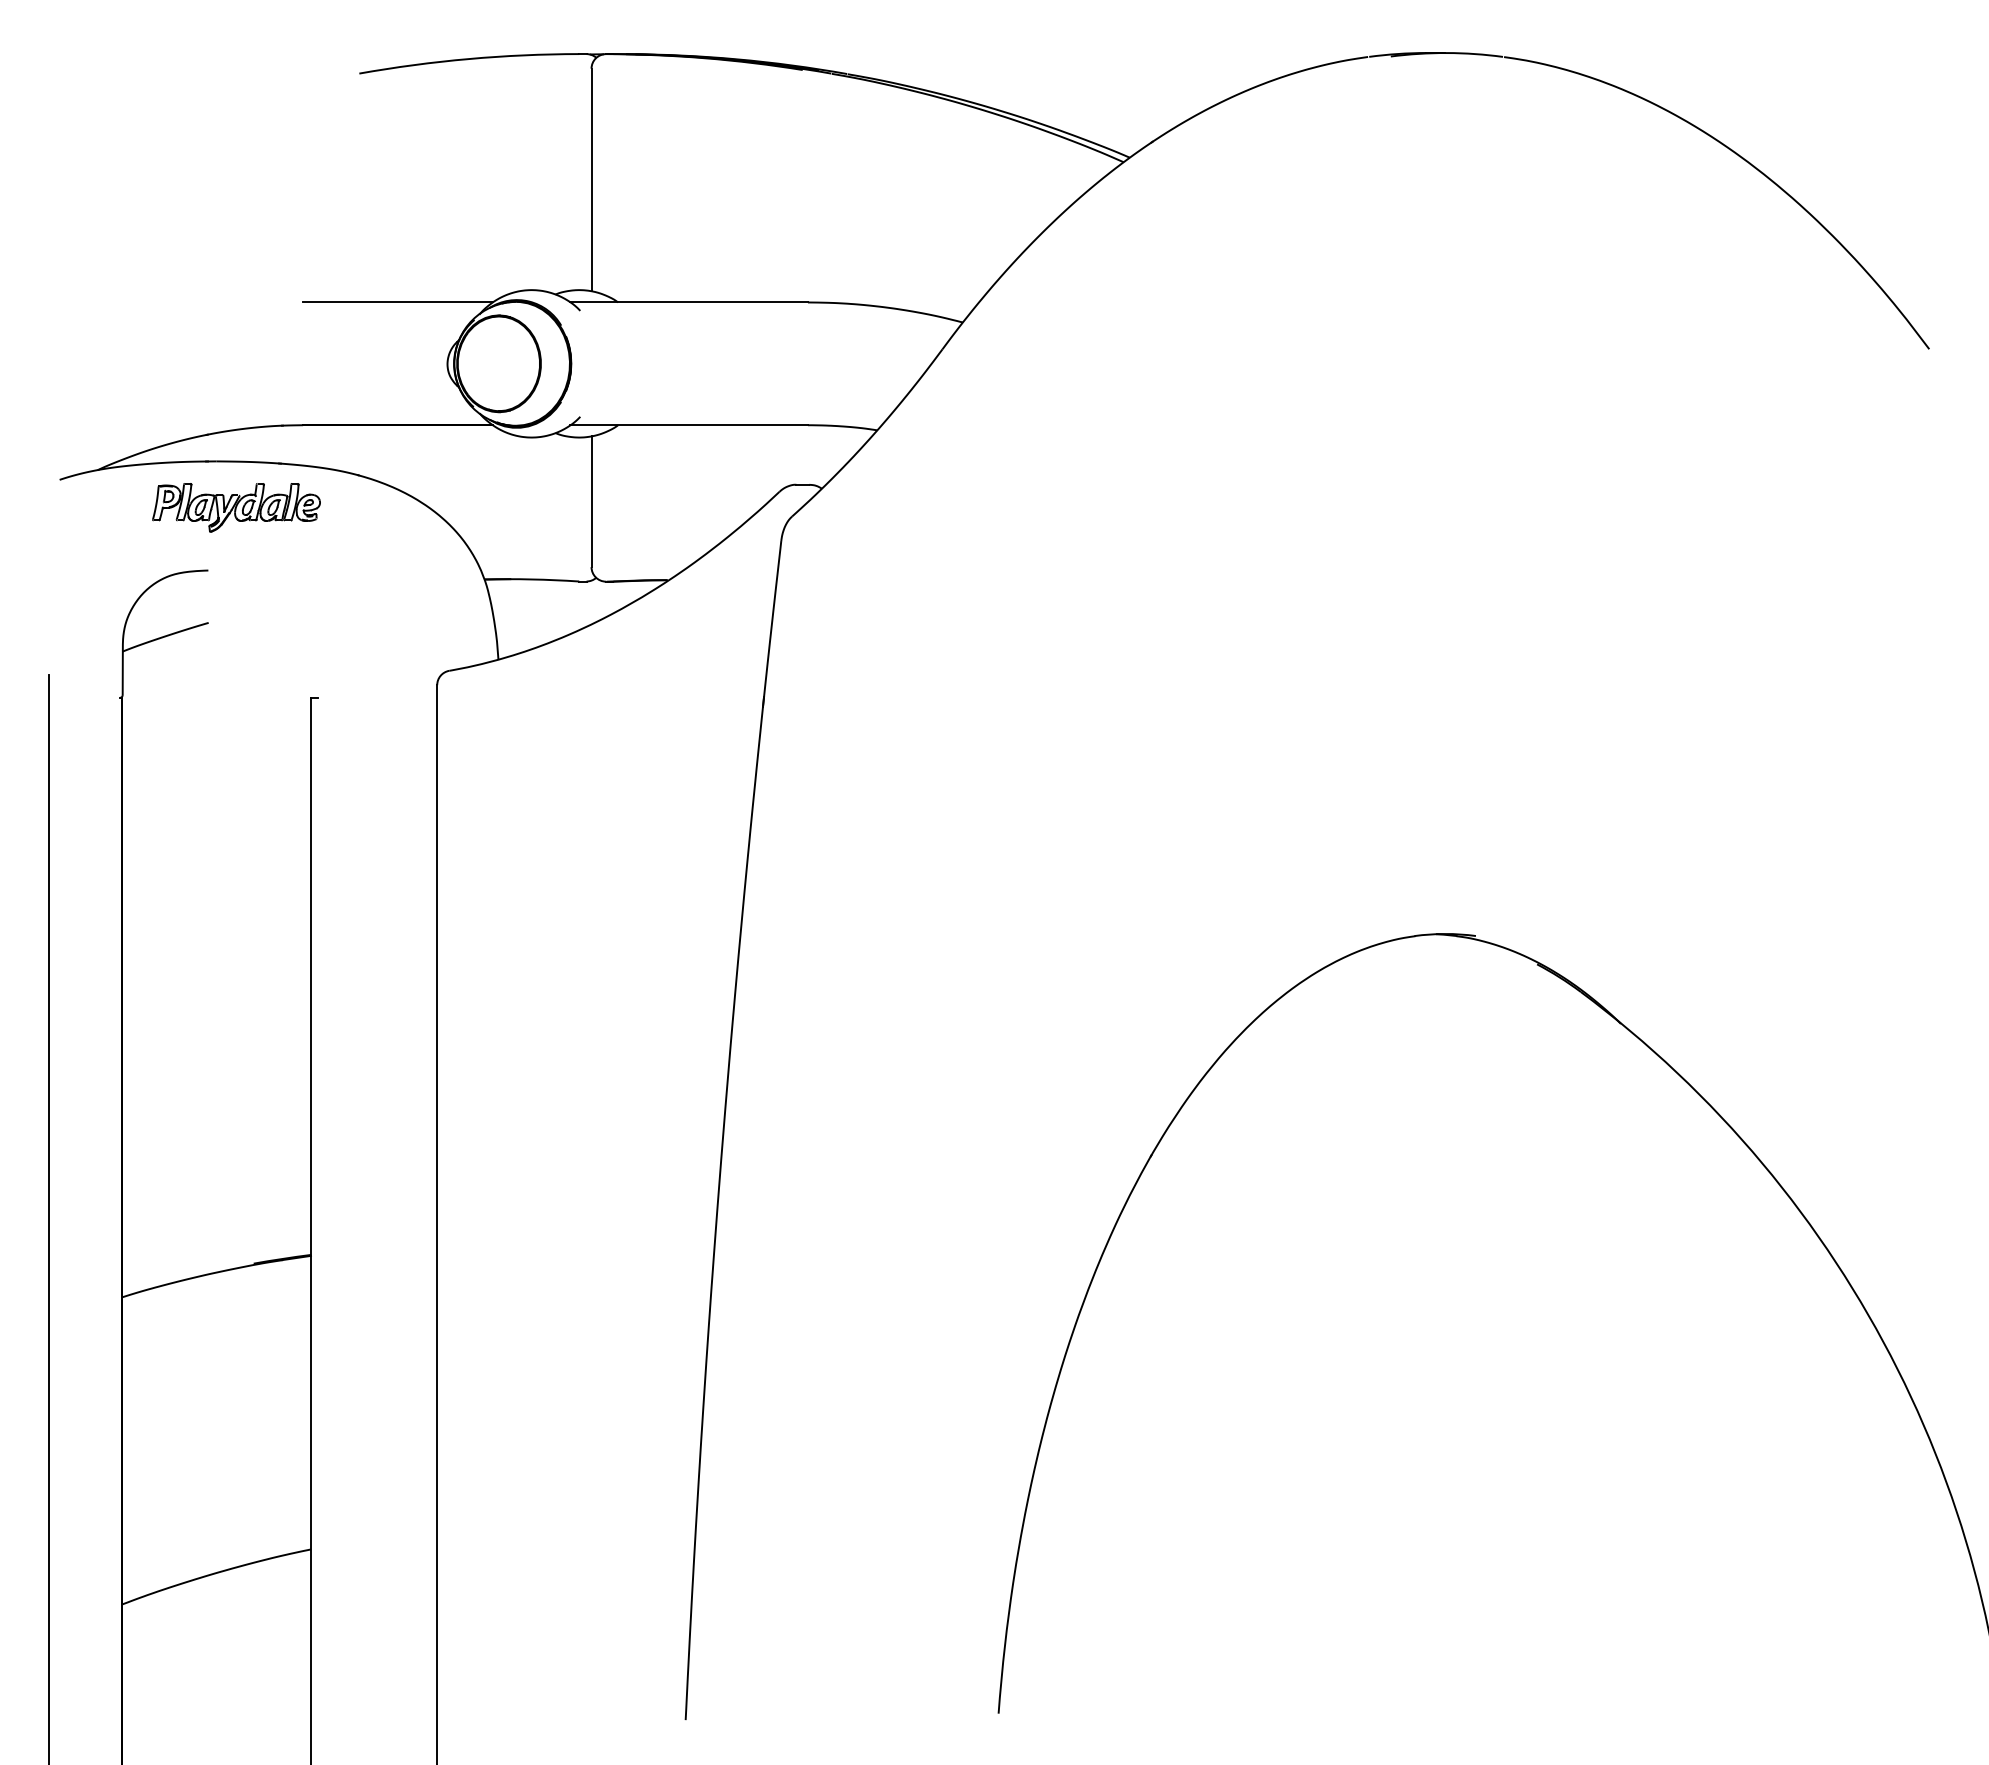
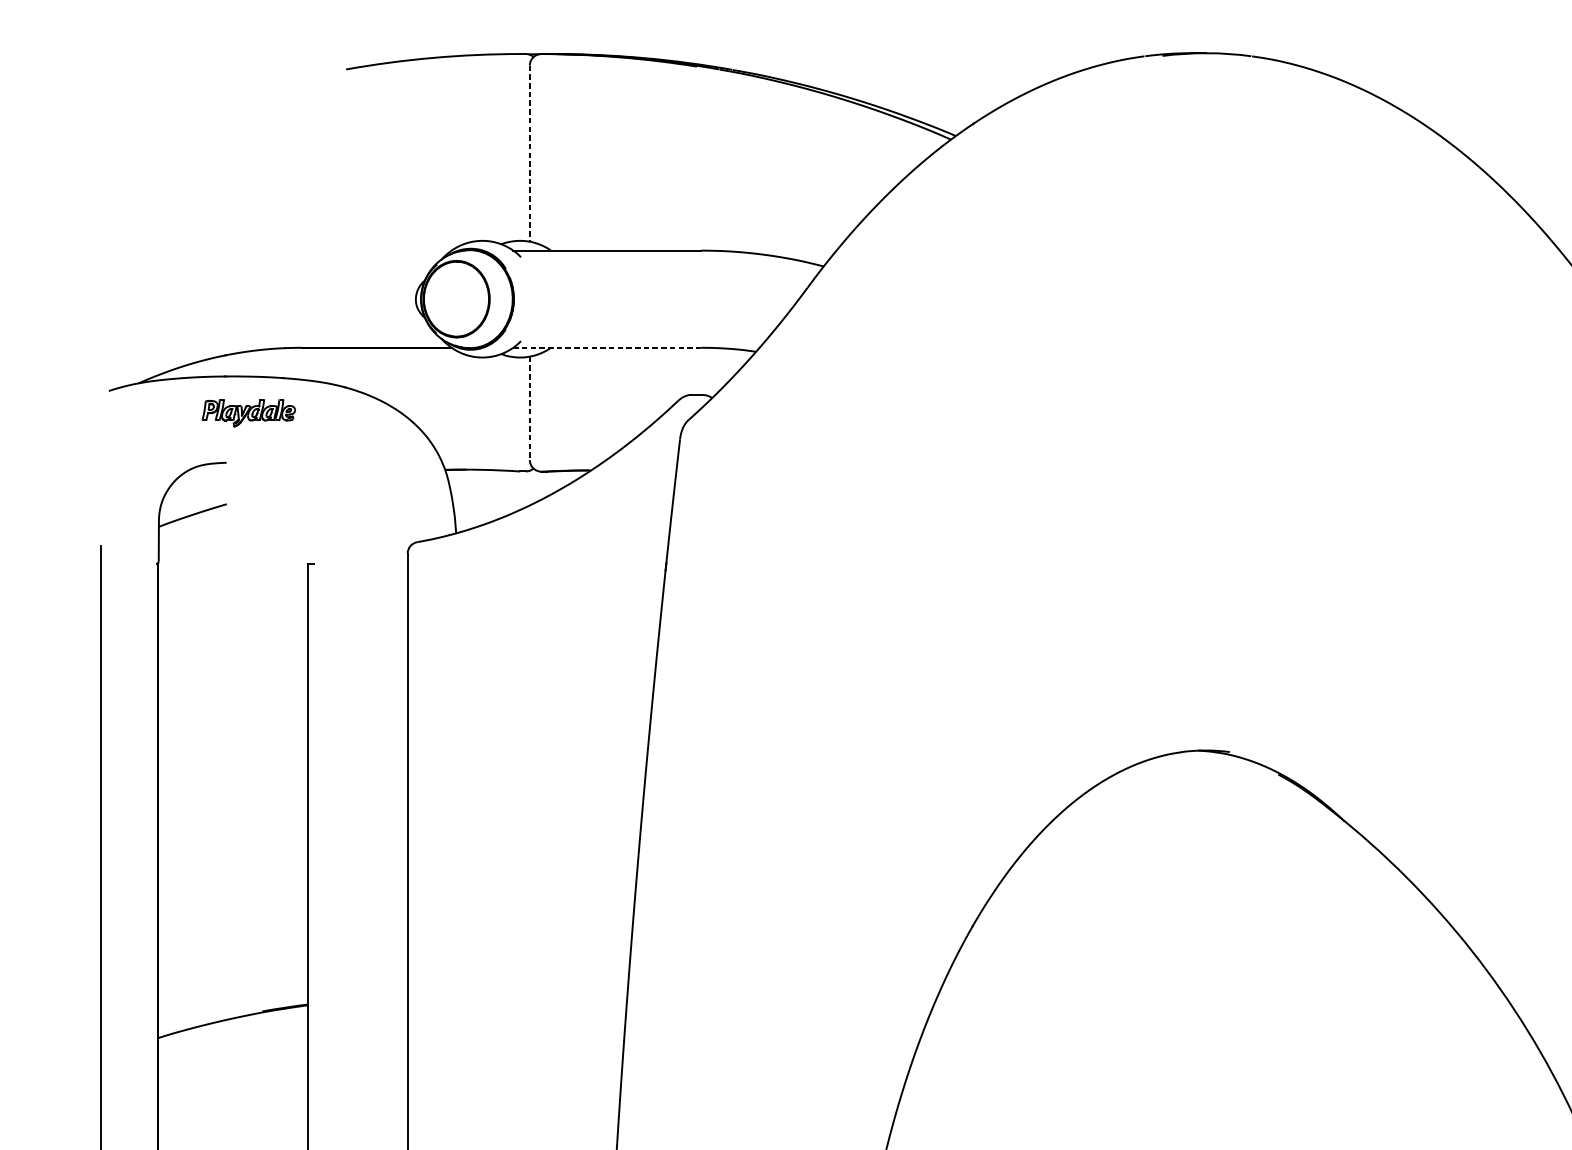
line: (591, 180) -> (529, 154), solid -> dashed
line: (397, 302) -> (376, 250), removed
line: (689, 425) -> (607, 348), solid -> dashed
line: (591, 502) -> (529, 408), solid -> dashed
part: (236, 507) -> (248, 412), size x0.7

